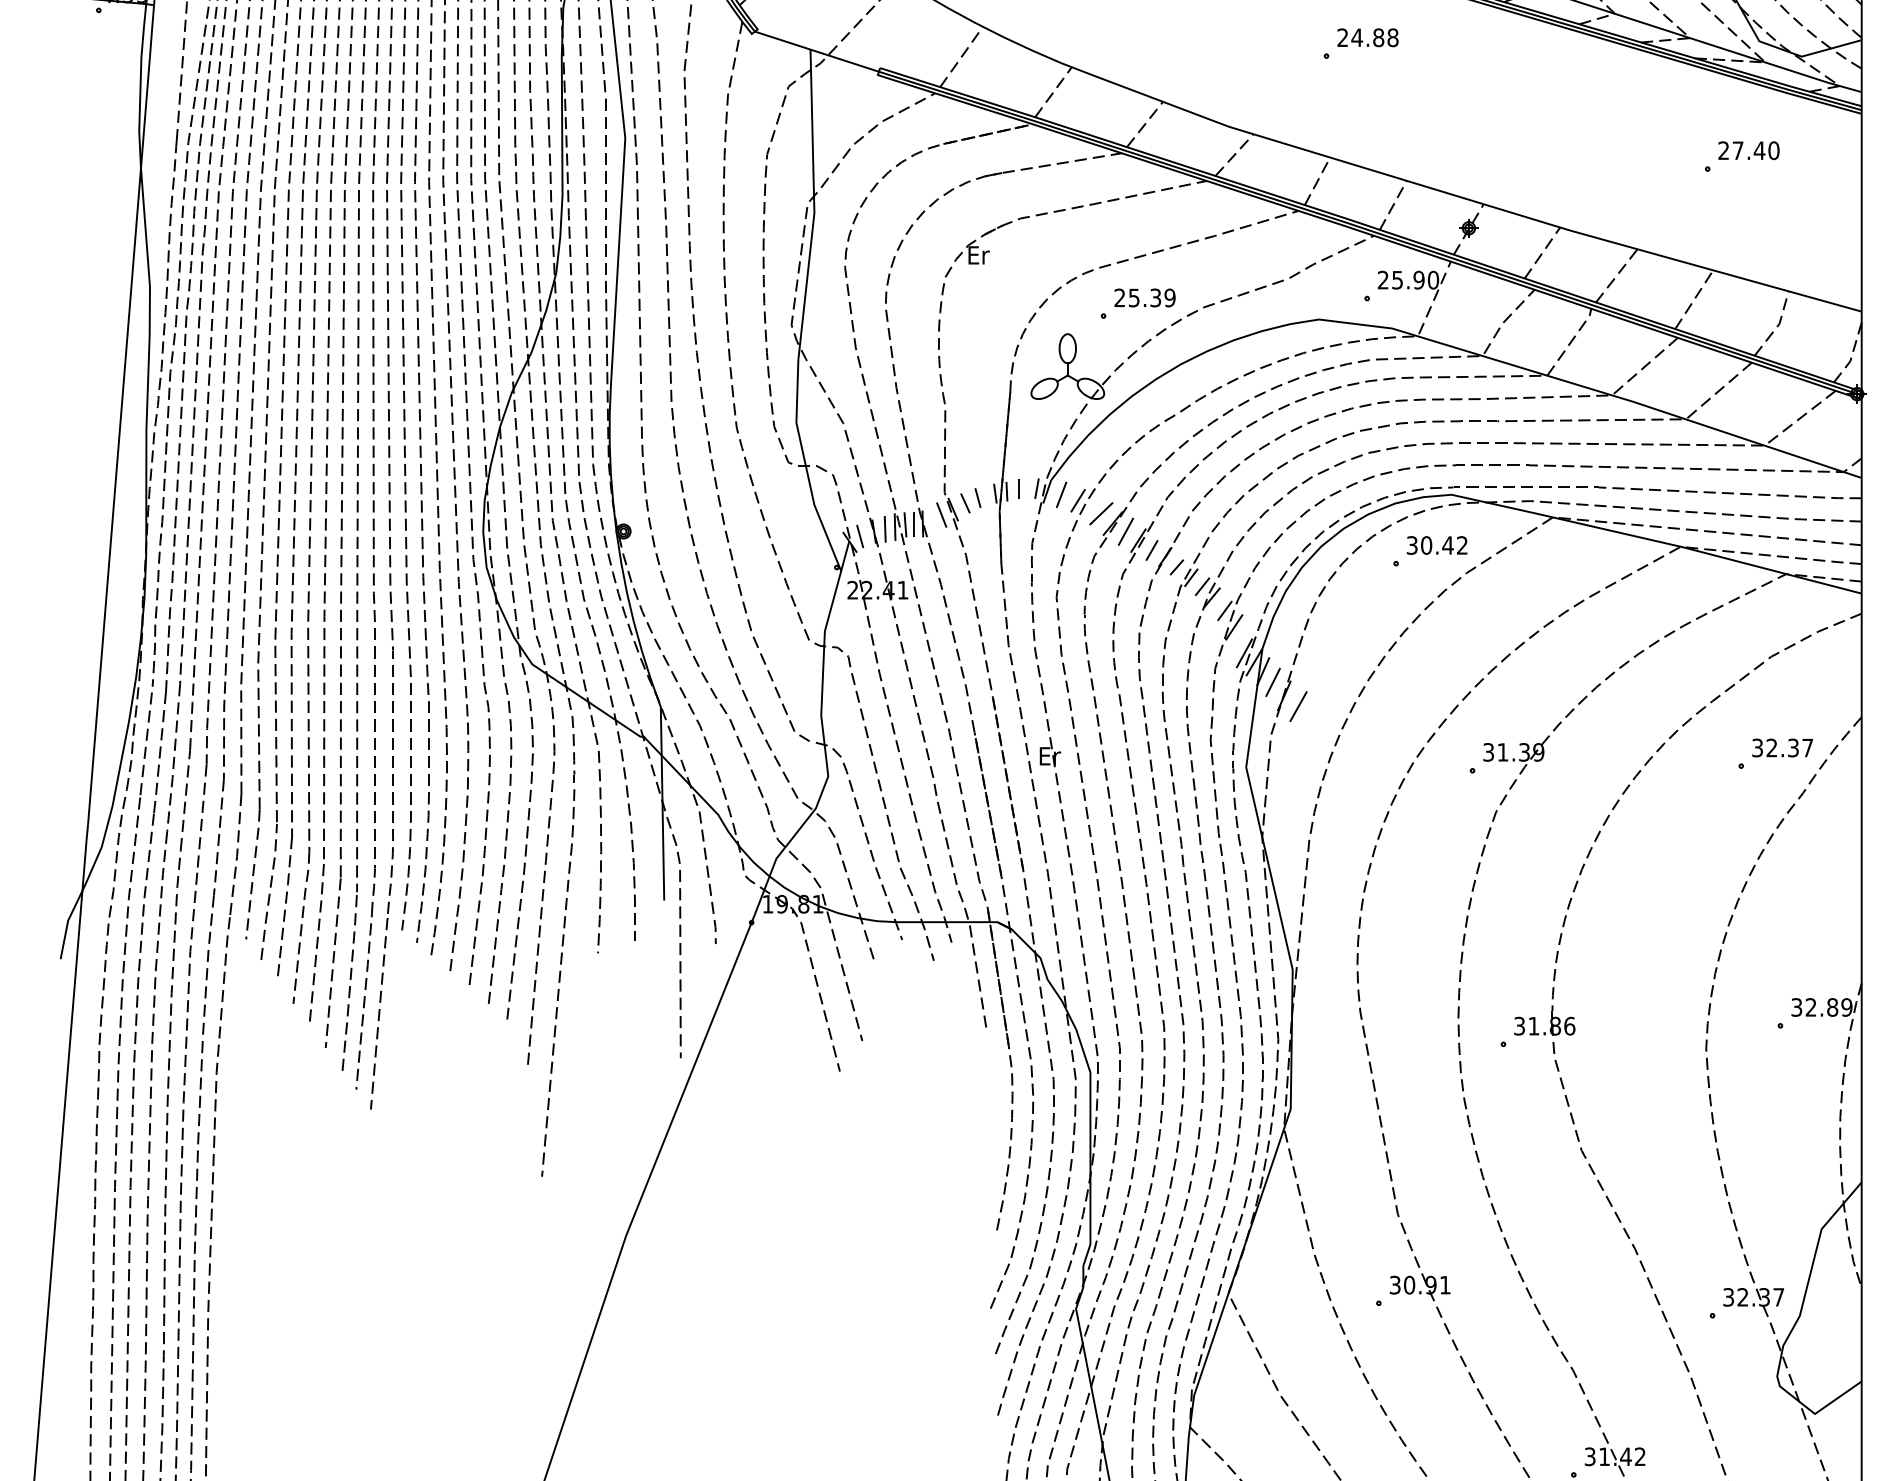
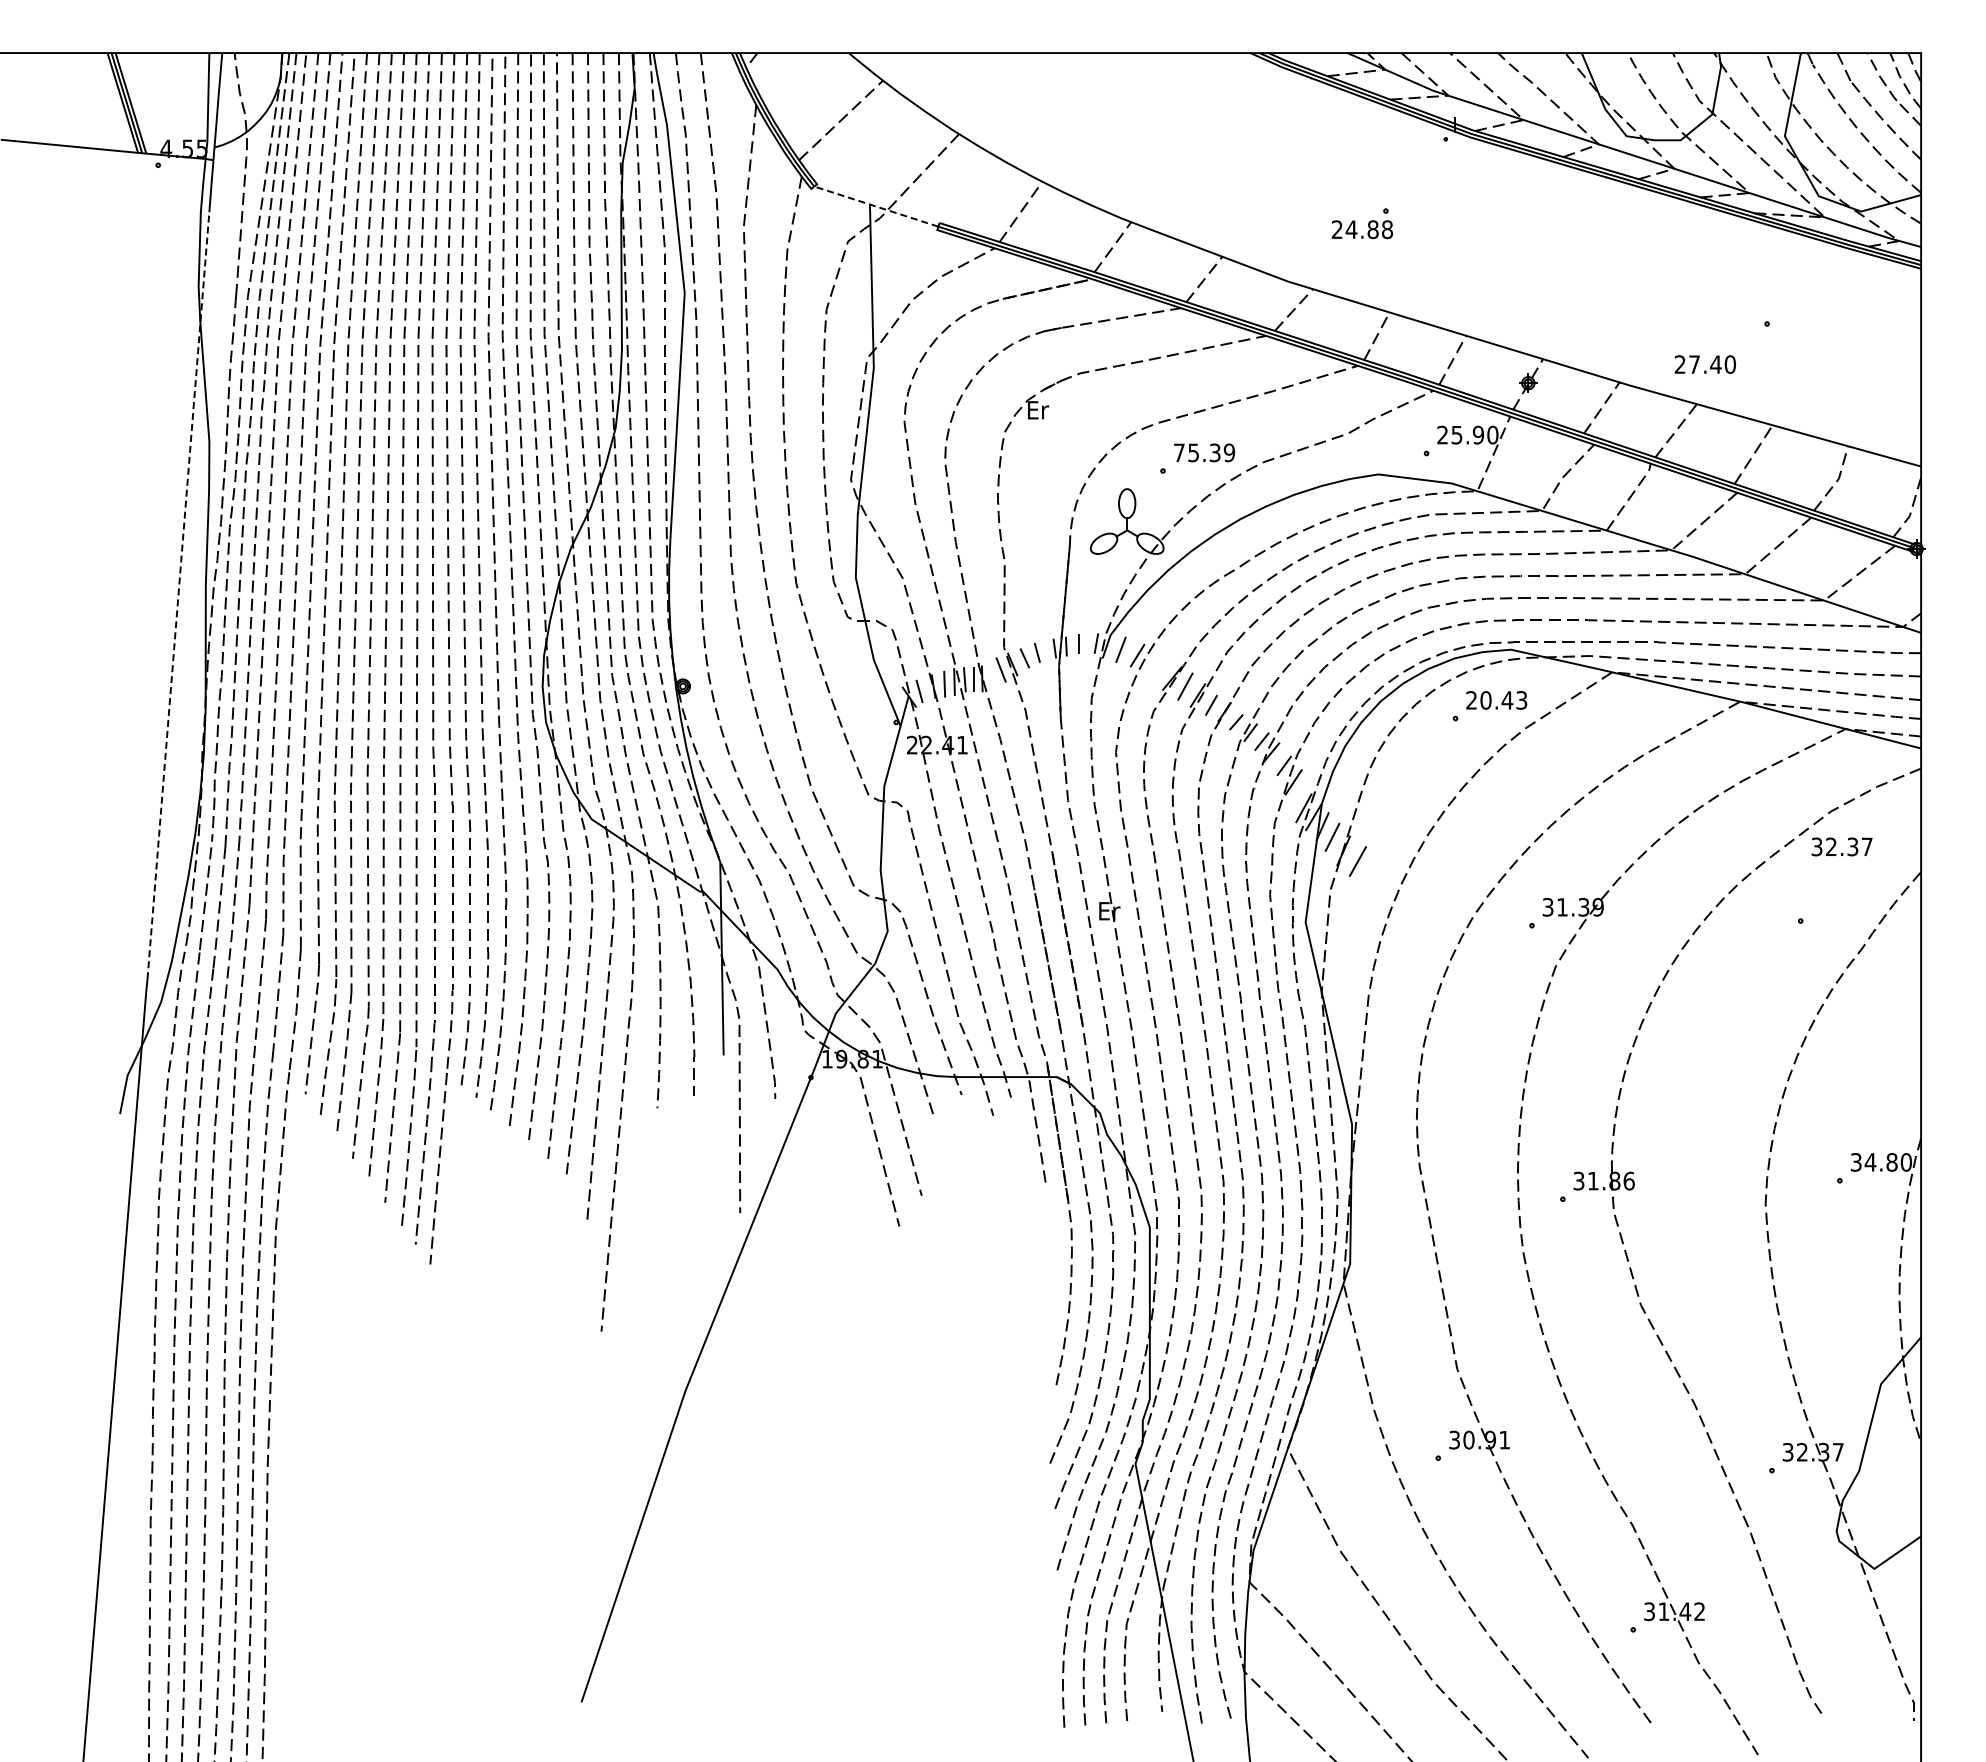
text: (1368, 37) -> (1362, 229), moved
line: (816, 51) -> (875, 206), solid -> dashed
text: (1748, 150) -> (1704, 364), moved
text: (1120, 297) -> (1179, 452), 25.39 -> 75.39
line: (119, 440) -> (178, 595), solid -> dashed
line: (1101, 513) -> (1160, 668), removed
text: (1437, 545) -> (1496, 700), 30.42 -> 20.43
text: (1782, 747) -> (1841, 846), moved
text: (1828, 1007) -> (1887, 1162), 32.89 -> 34.80

